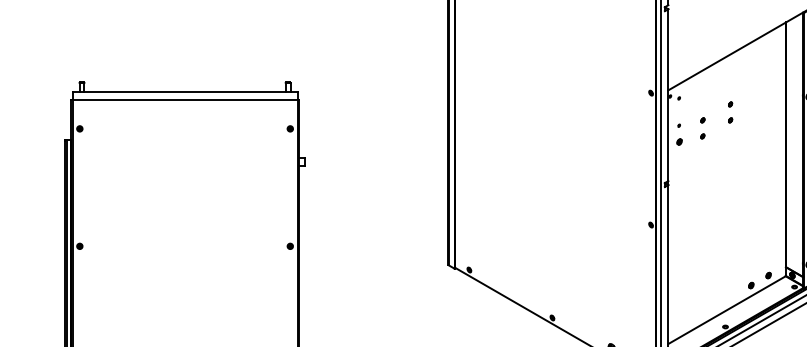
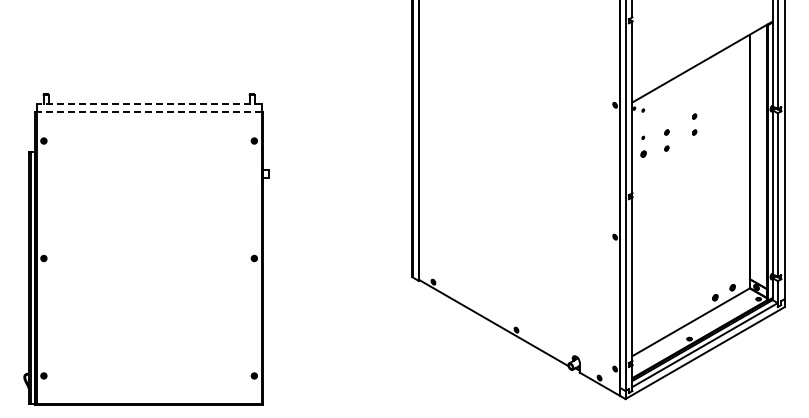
line: (185, 92) -> (149, 104), solid -> dashed
line: (185, 99) -> (149, 111), solid -> dashed

